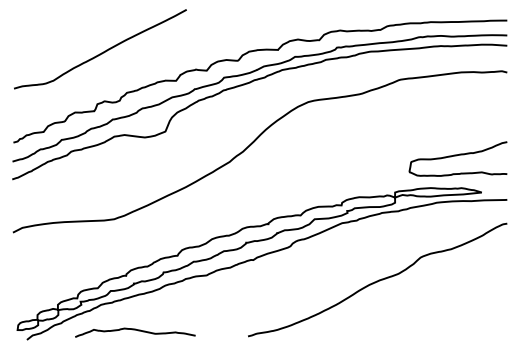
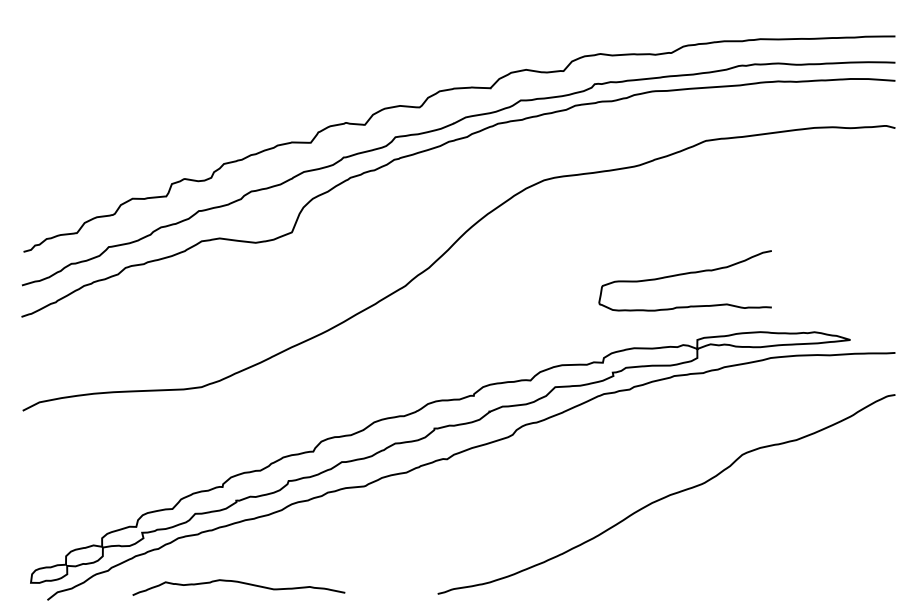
curve: (101, 52) -> (179, 92), removed
curve: (456, 156) -> (682, 276), moved

